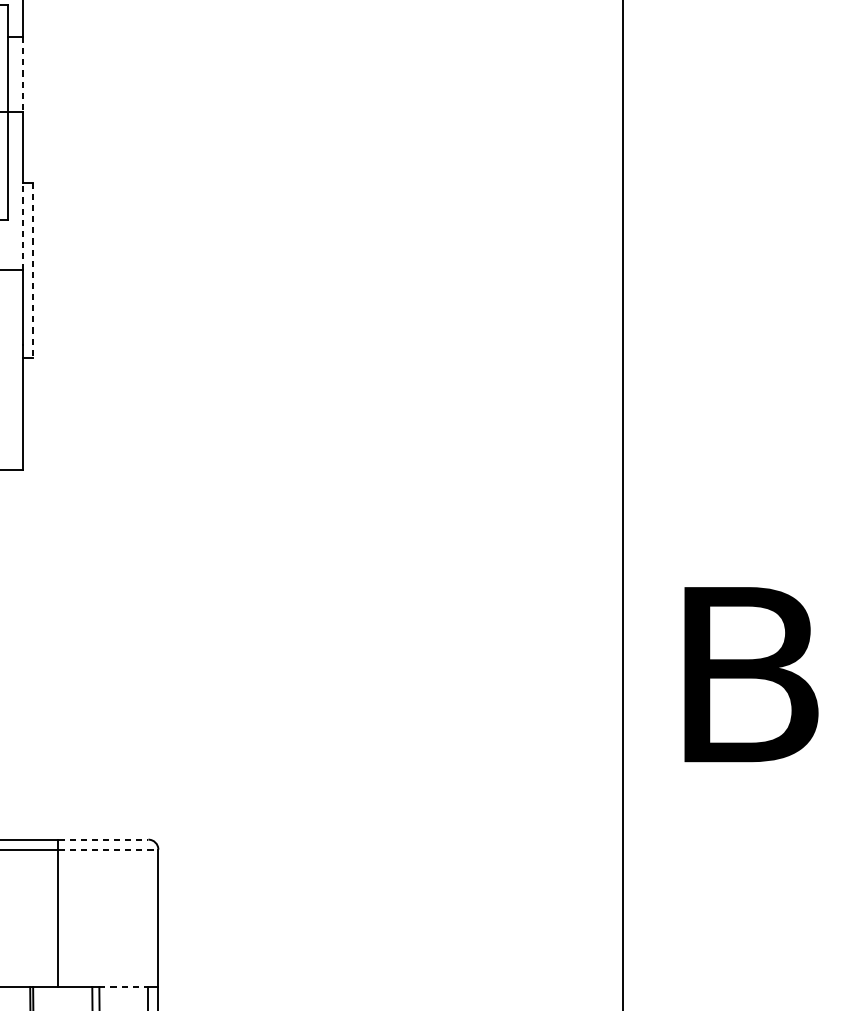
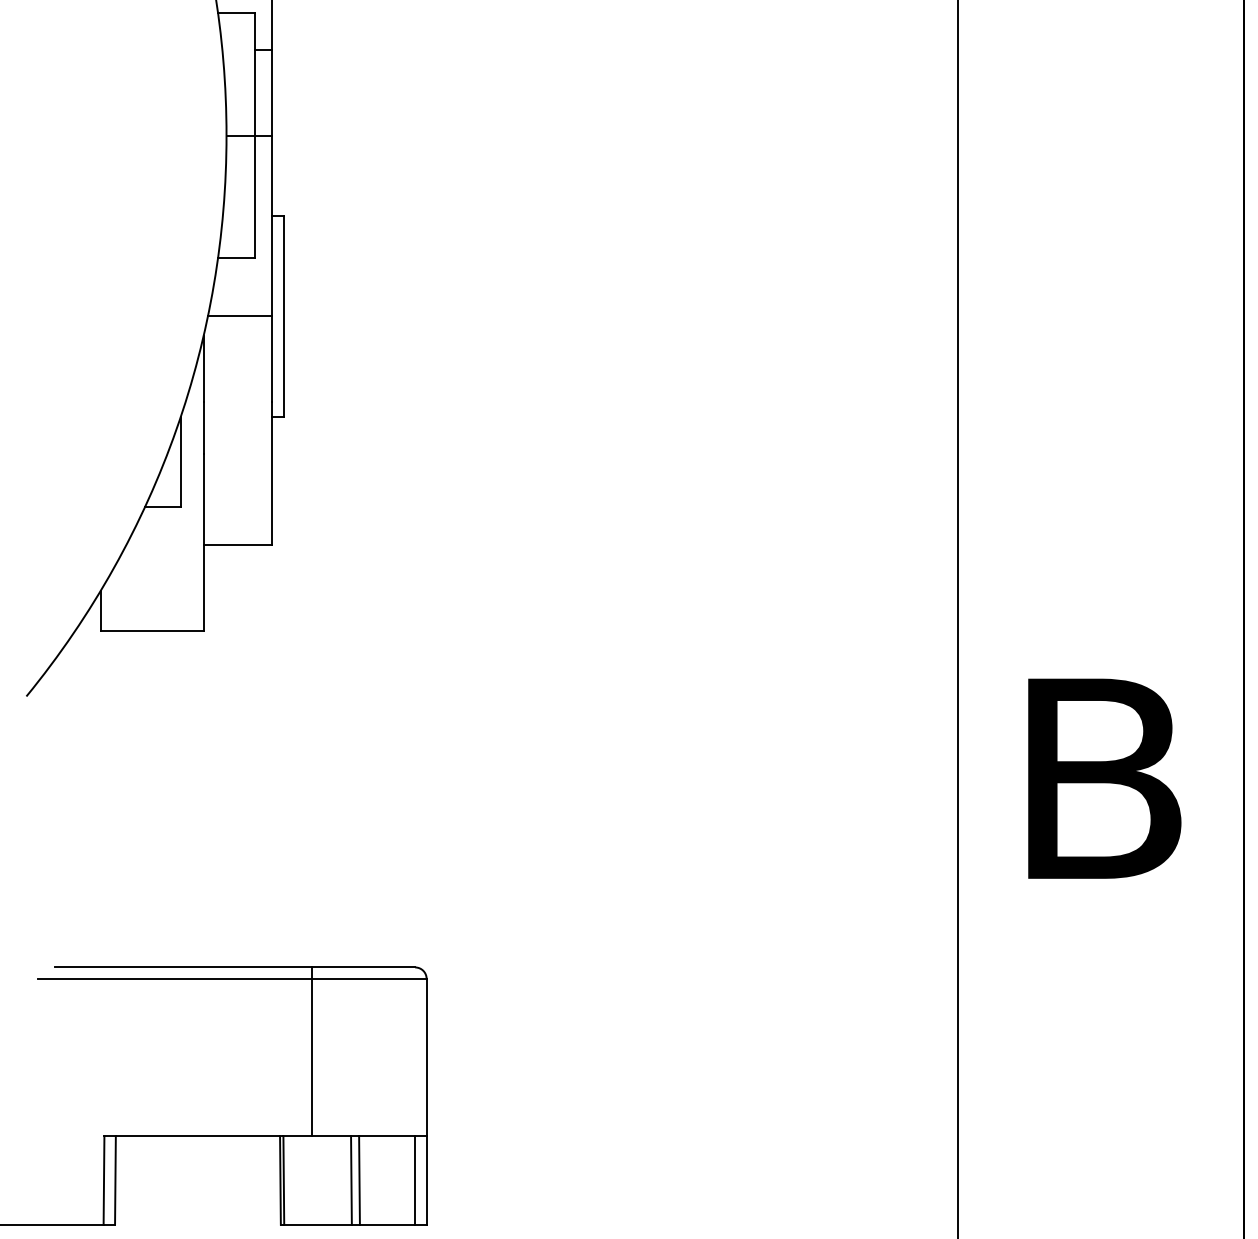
line: (23, 74) -> (272, 92), dashed -> solid
line: (23, 225) -> (272, 265), dashed -> solid
line: (33, 270) -> (283, 316), dashed -> solid
line: (104, 839) -> (364, 967), dashed -> solid
line: (108, 849) -> (369, 978), dashed -> solid
line: (124, 987) -> (387, 1136), dashed -> solid

